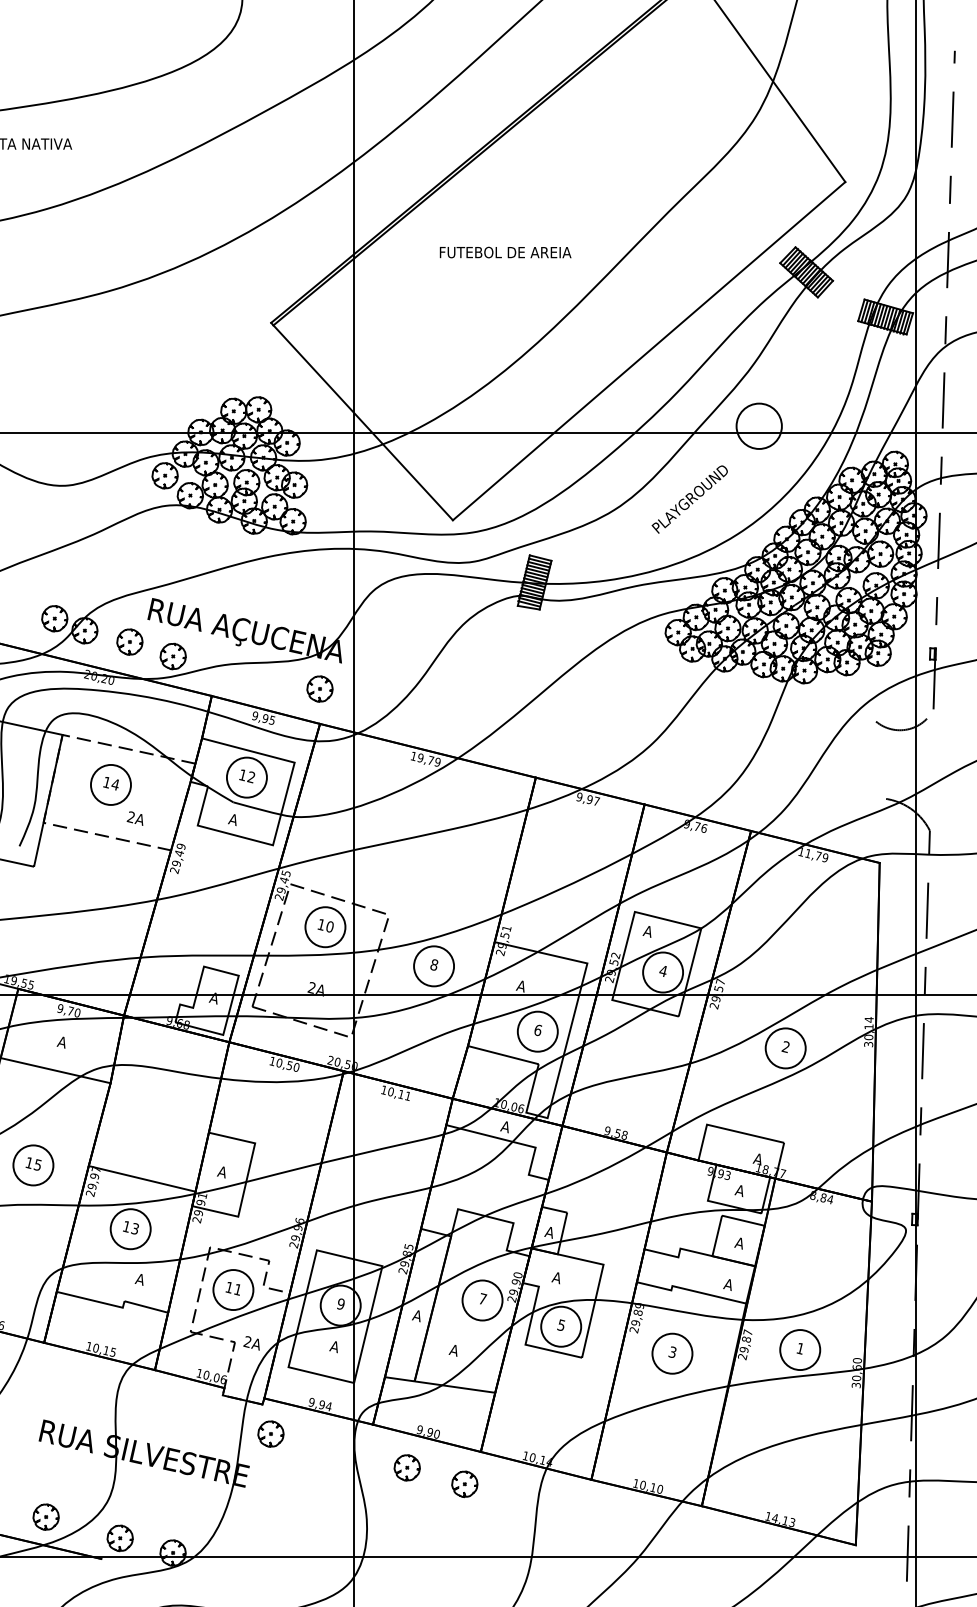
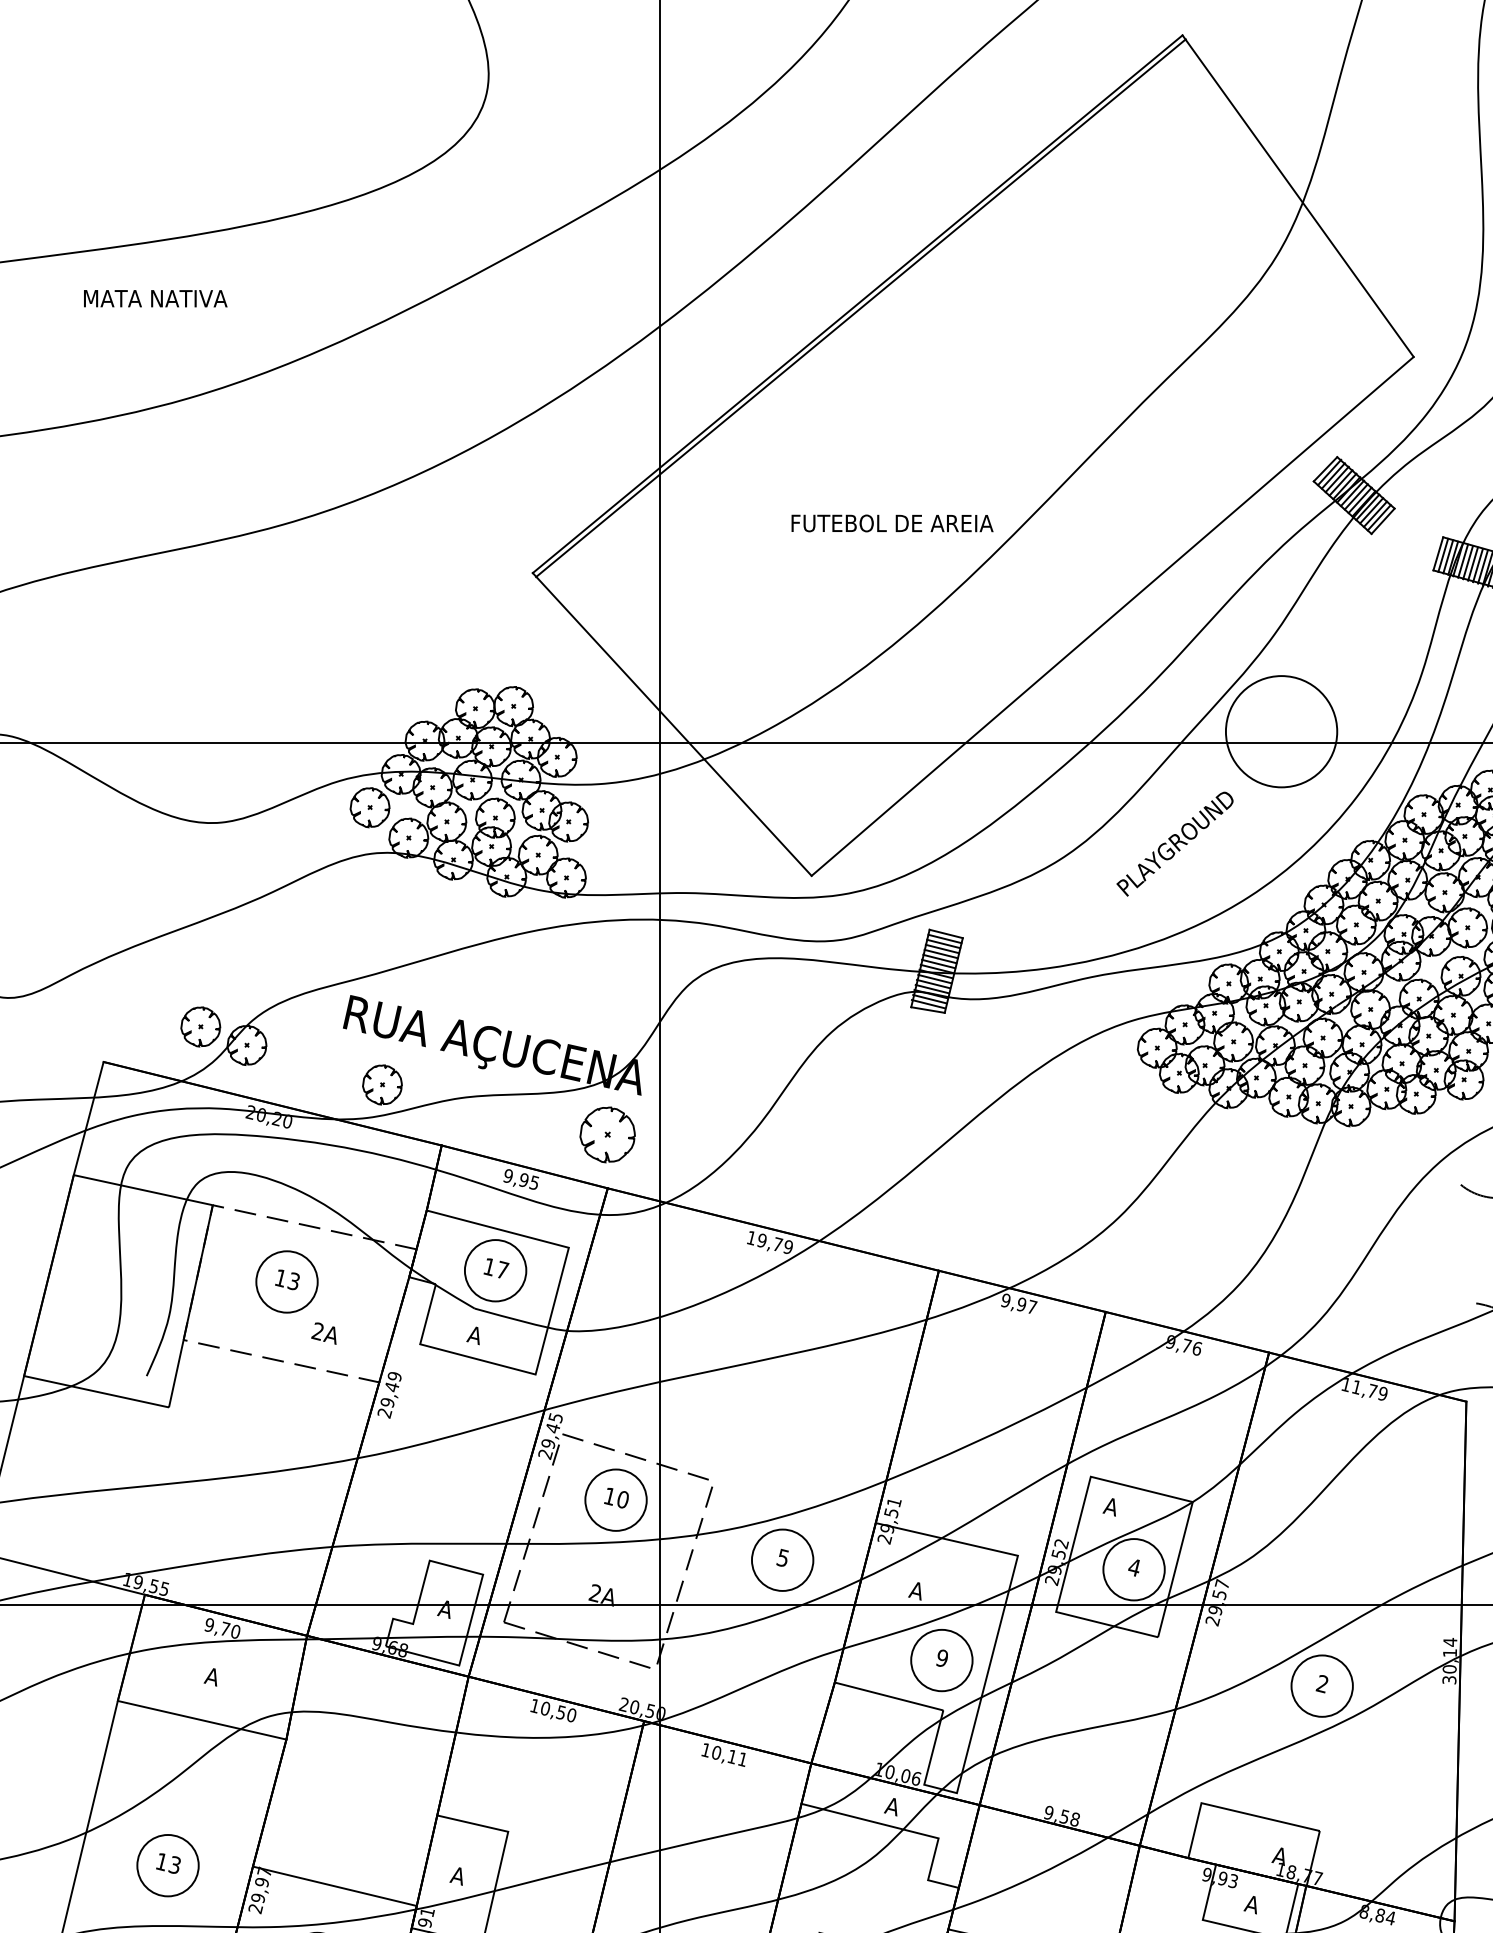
text: (505, 252) -> (892, 523), moved
circle: (758, 425) -> (1280, 730), size x1.6
part: (129, 641) -> (315, 1061), removed
part: (319, 688) -> (606, 1133), size x1.4
text: (251, 777) -> (502, 1270), 12 -> 17
text: (115, 784) -> (293, 1281), 14 -> 13
text: (434, 964) -> (783, 1557), 8 -> 5
text: (538, 1030) -> (942, 1658), 6 -> 9
text: (38, 1164) -> (175, 1864), 15 -> 13

